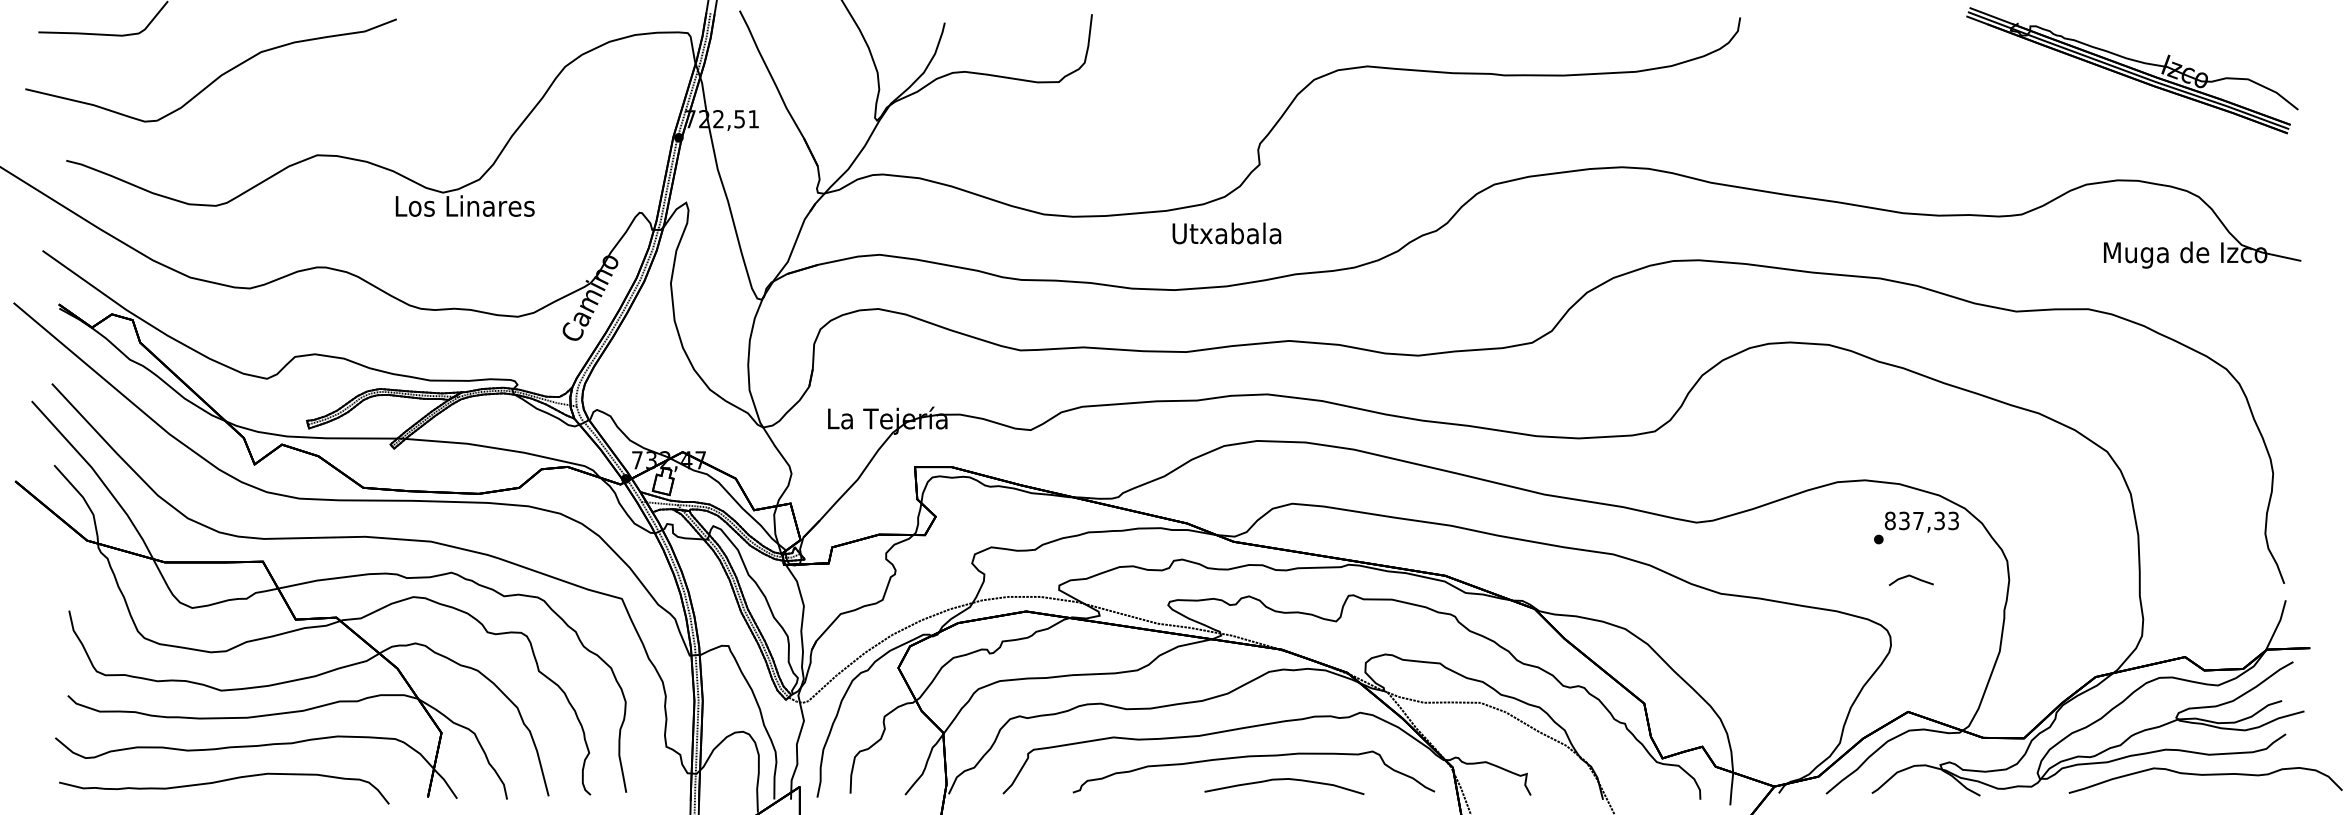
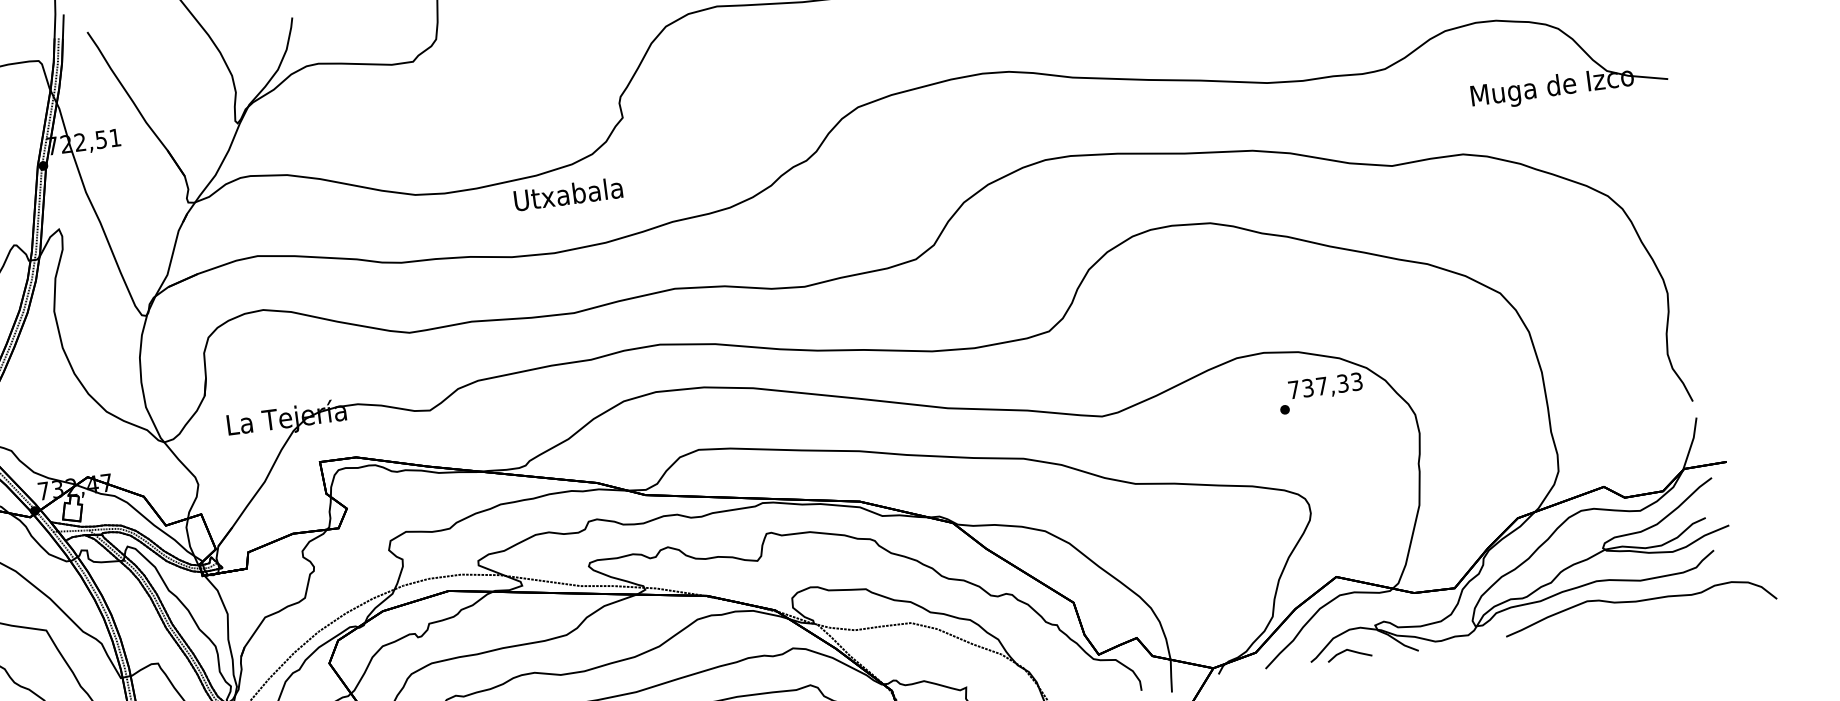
text: (1226, 233) -> (568, 194), moved
text: (1889, 520) -> (1293, 389), 837,33 -> 737,33
line: (1911, 577) -> (1349, 651), moved

